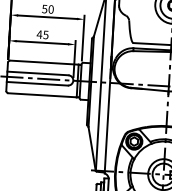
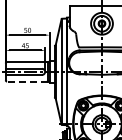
line: (40, 95) -> (26, 81), solid -> dashed

